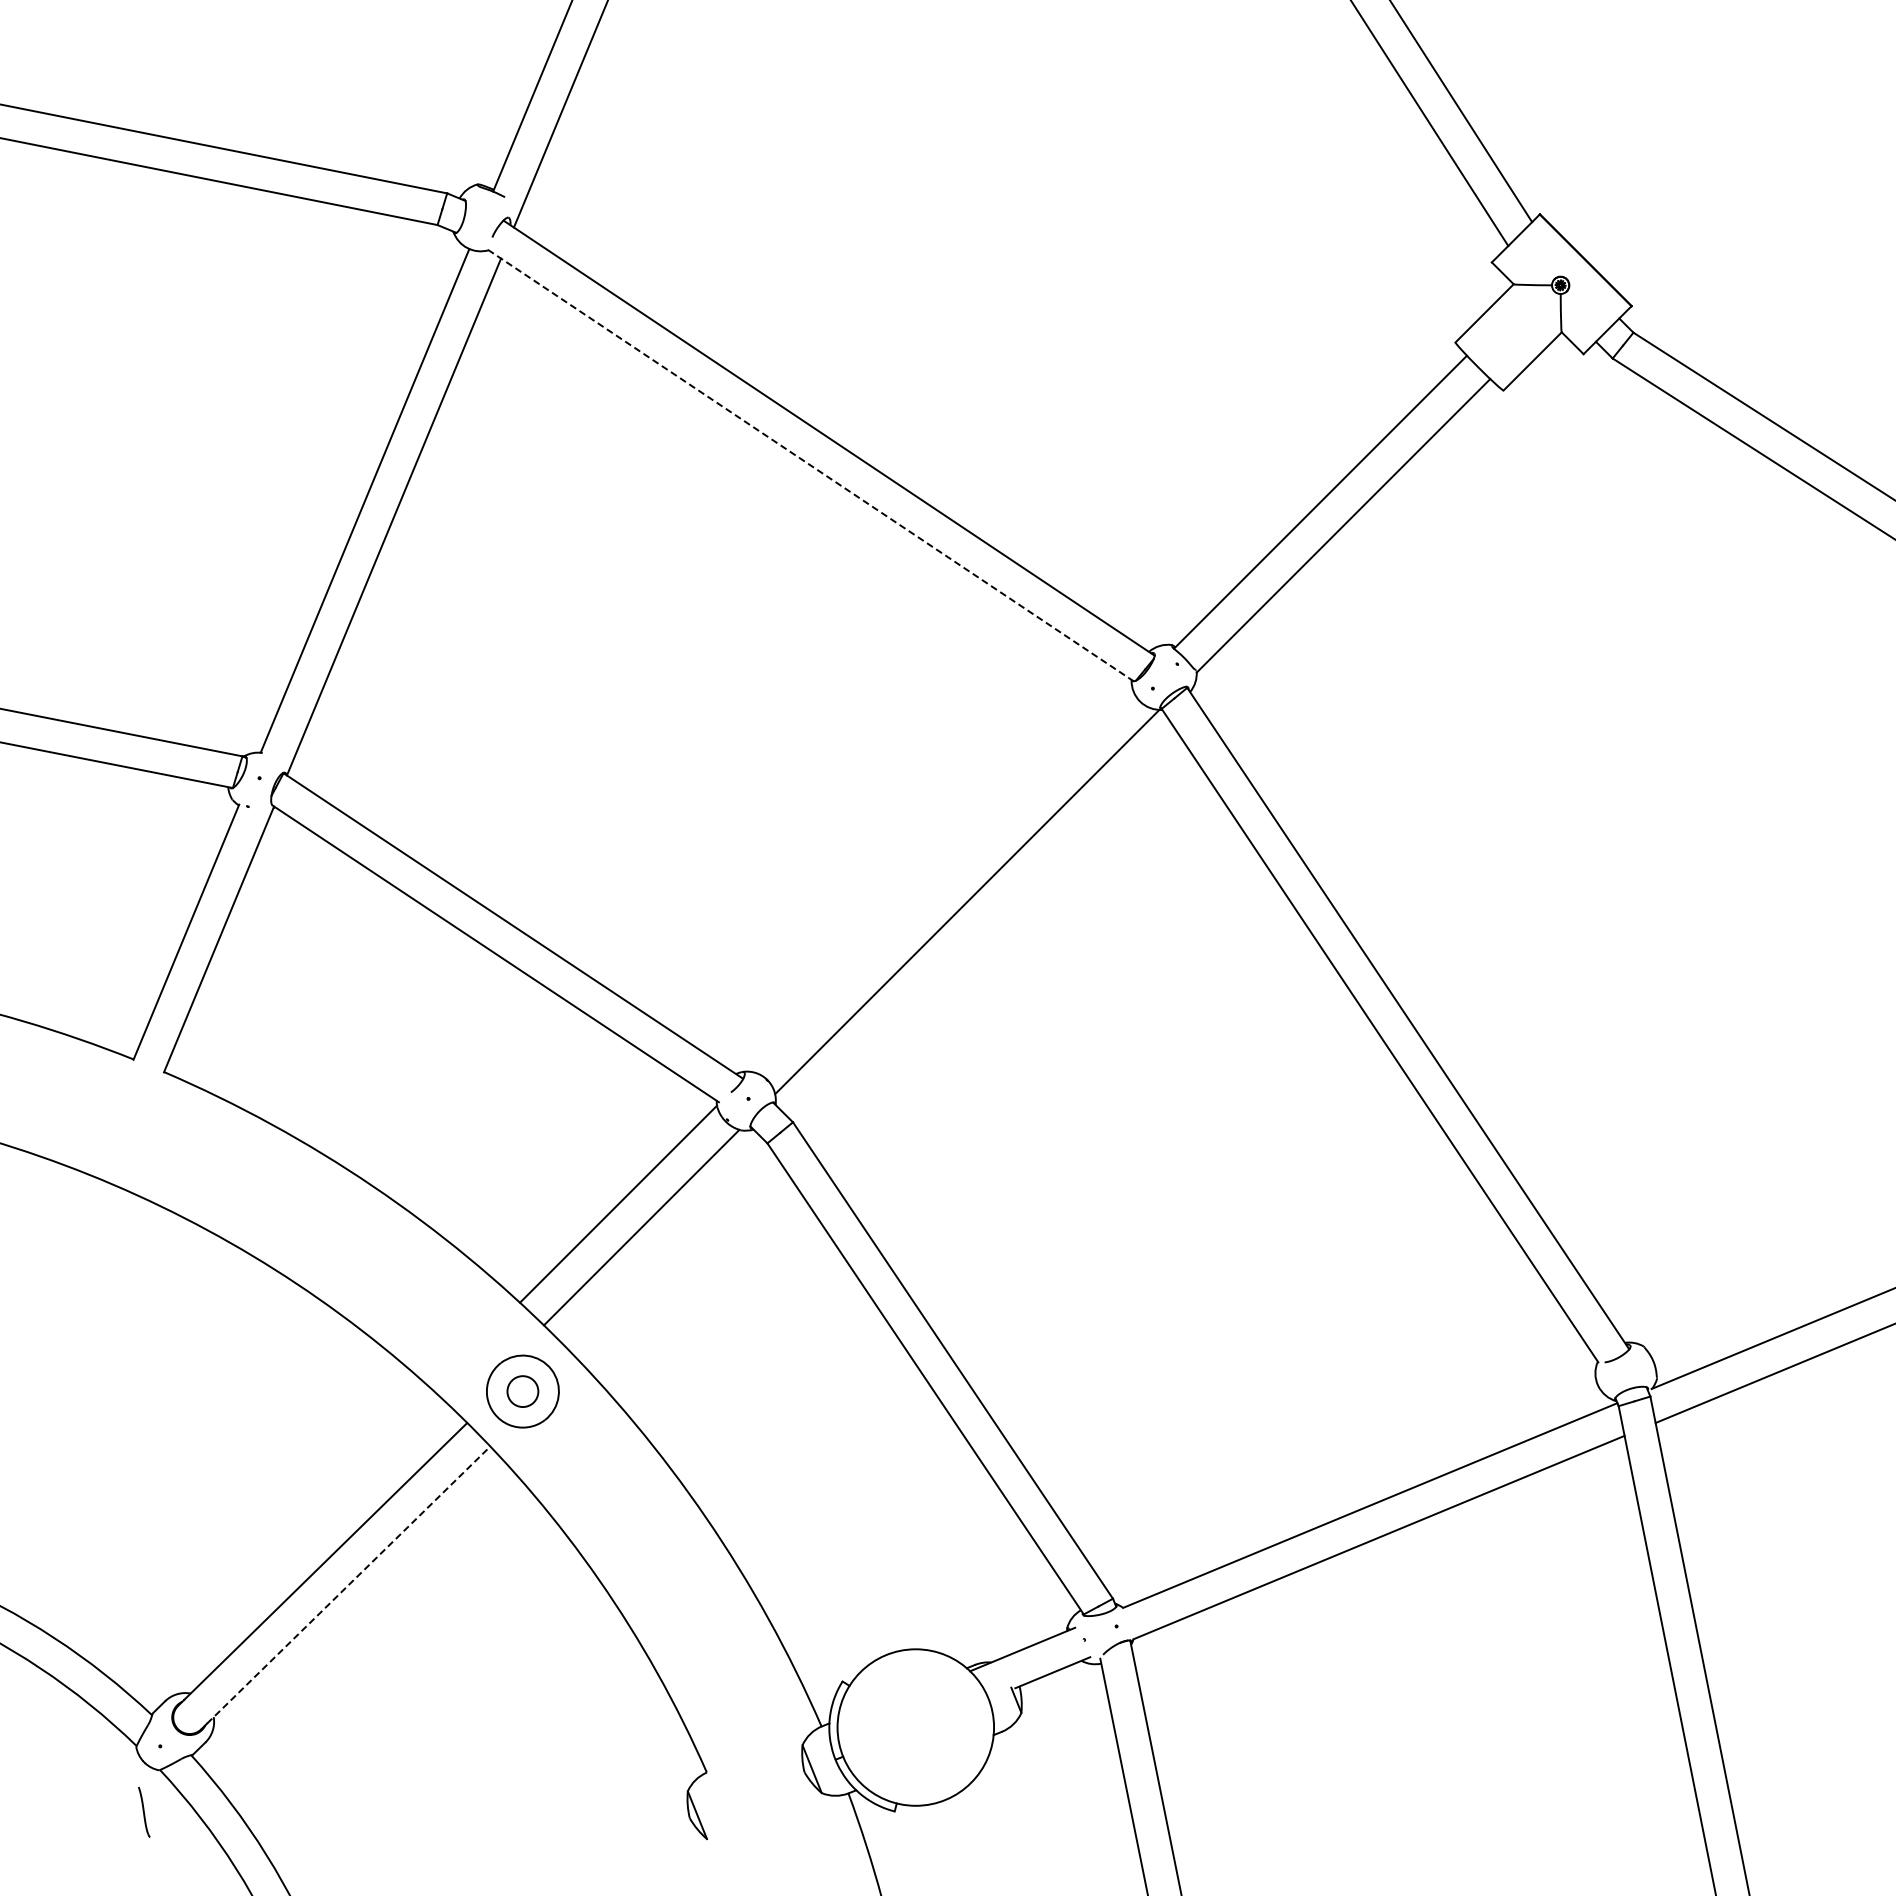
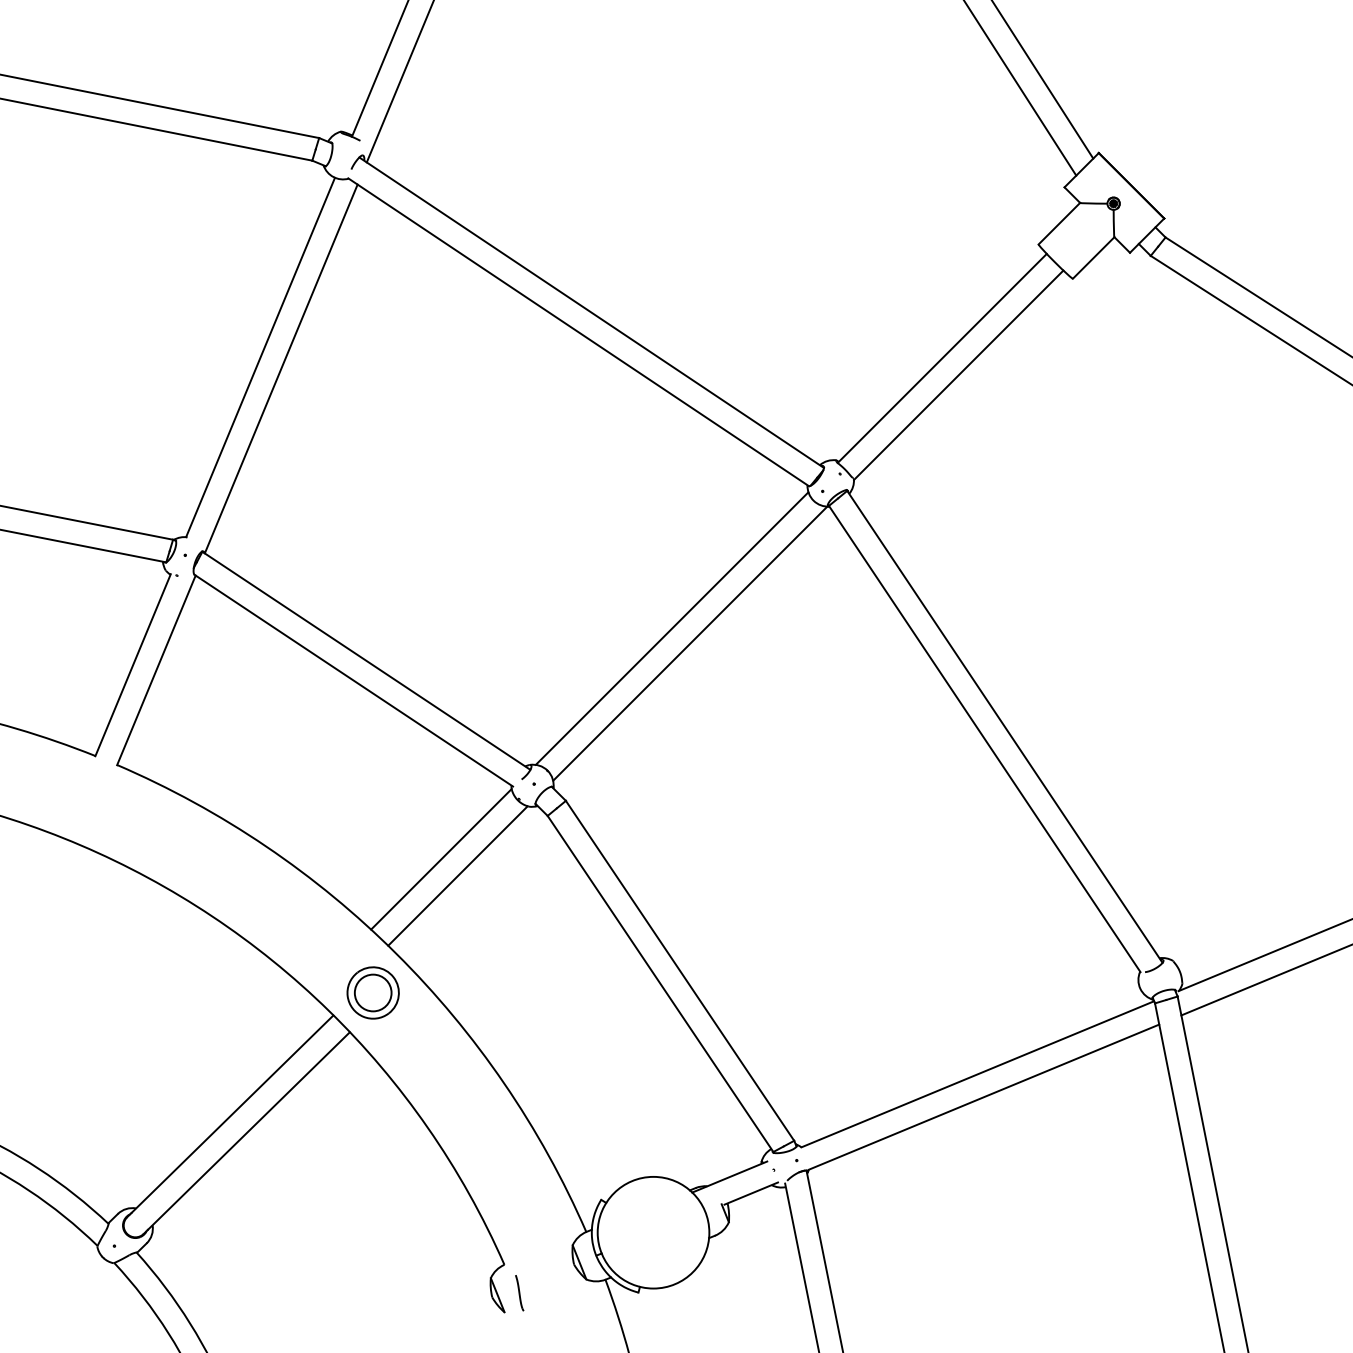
line: (811, 465) -> (579, 332), dashed -> solid
line: (941, 880) -> (671, 628), added
circle: (522, 1391) -> (372, 992), size x1.67
line: (348, 1585) -> (248, 1131), dashed -> solid
part: (144, 1811) -> (519, 1292), moved

